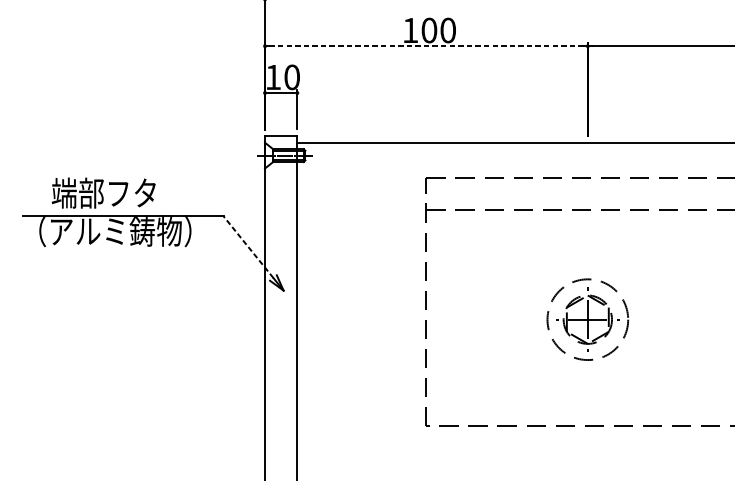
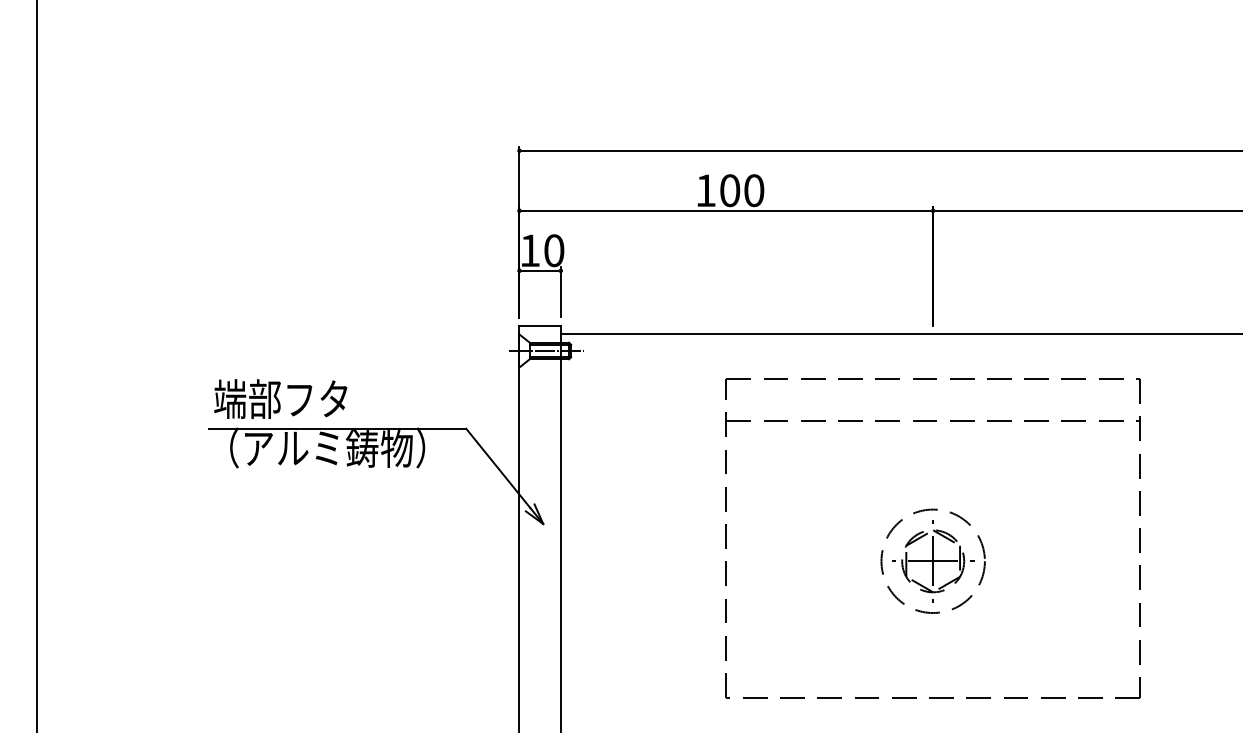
line: (426, 46) -> (726, 210), dashed -> solid
text: (103, 192) -> (280, 398), moved
line: (248, 247) -> (498, 468), dashed -> solid

